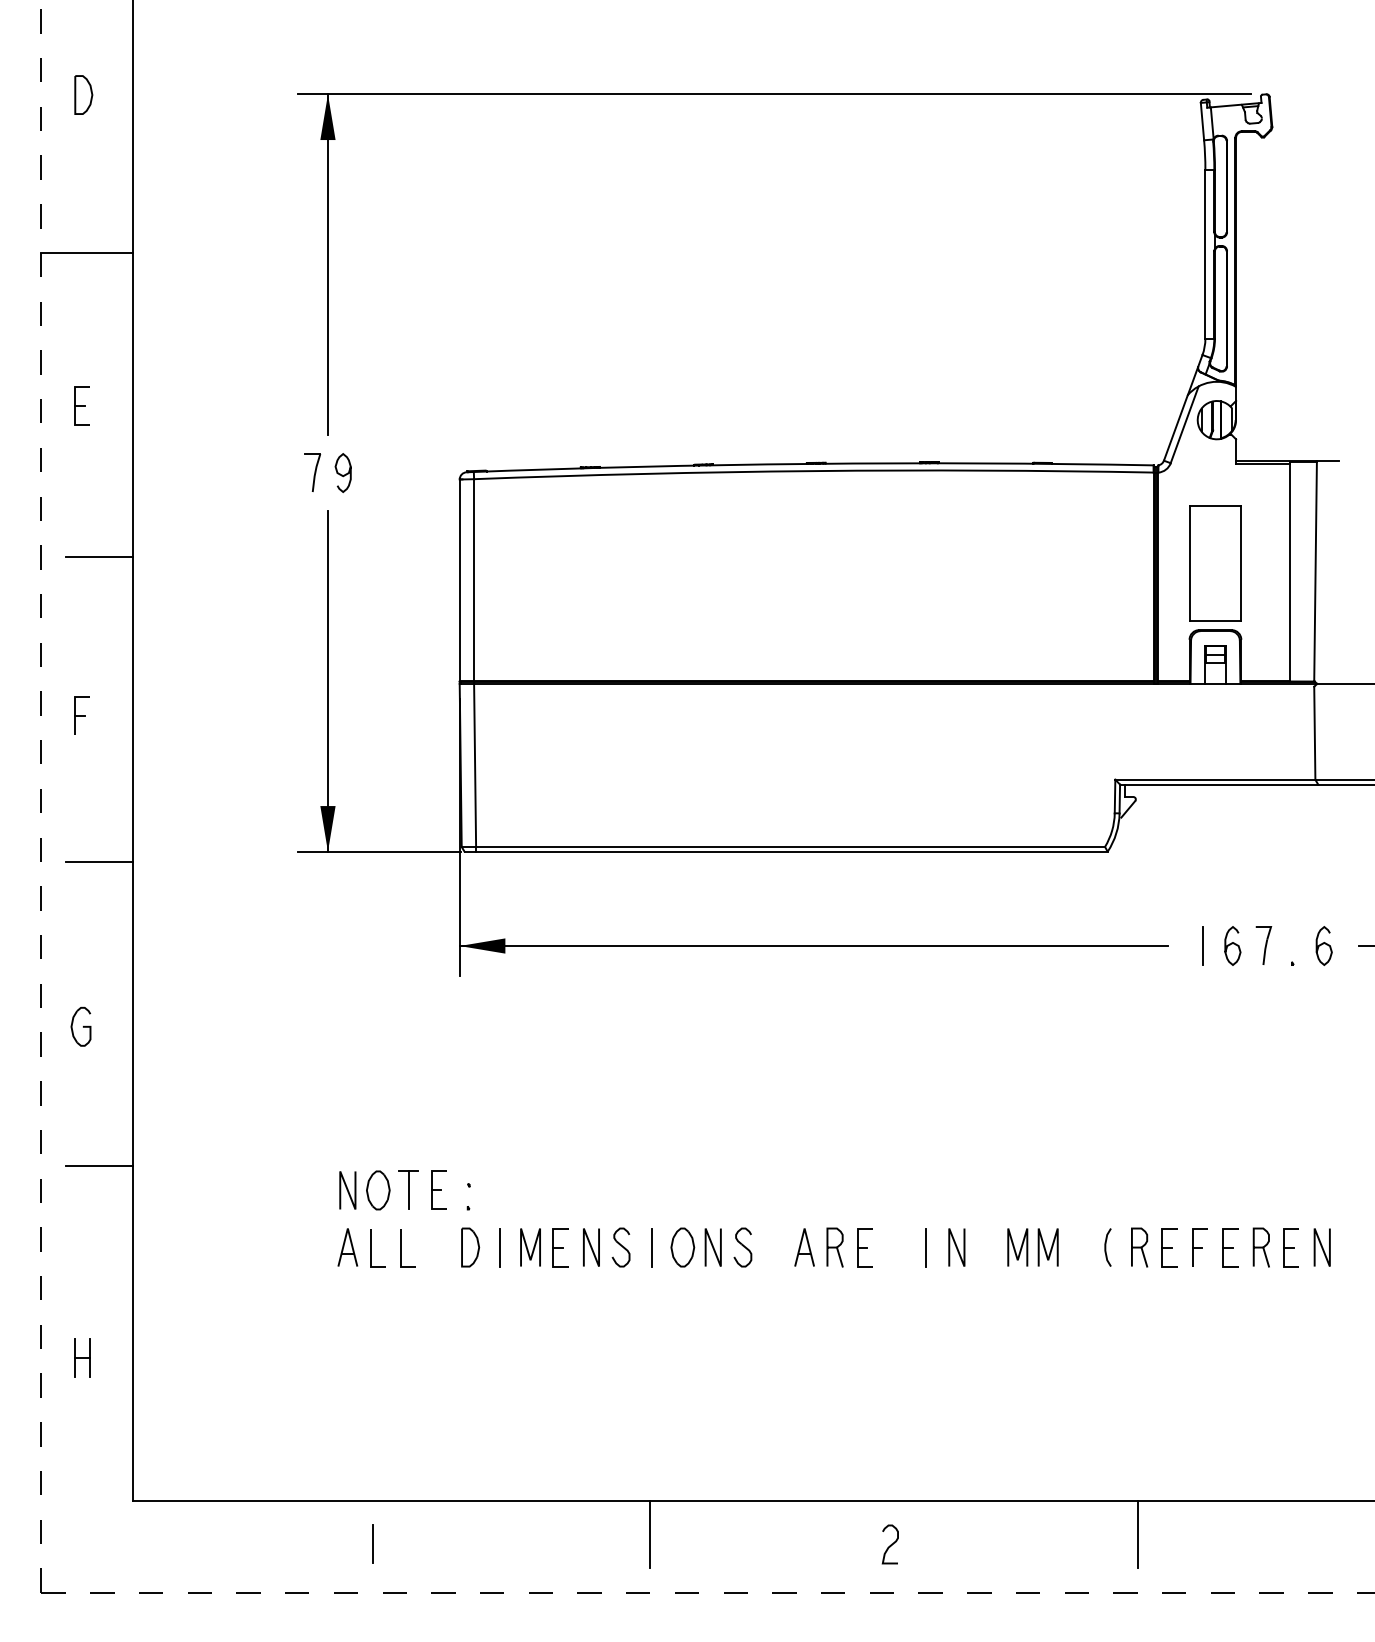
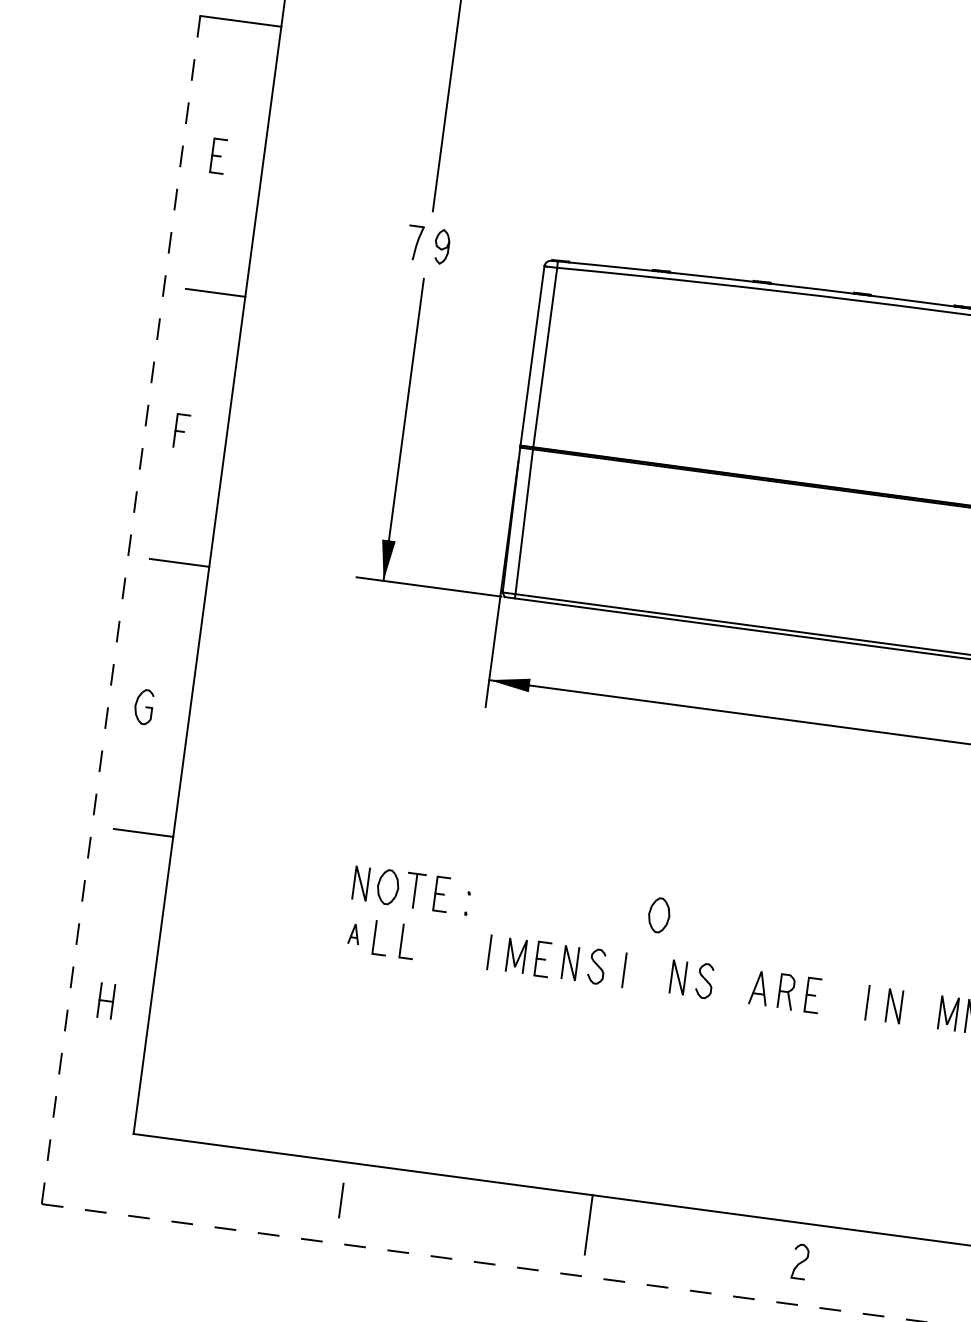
part: (347, 1247) -> (354, 934), size x0.6
part: (470, 1247) -> (463, 948), removed
part: (682, 1247) -> (658, 915), moved

